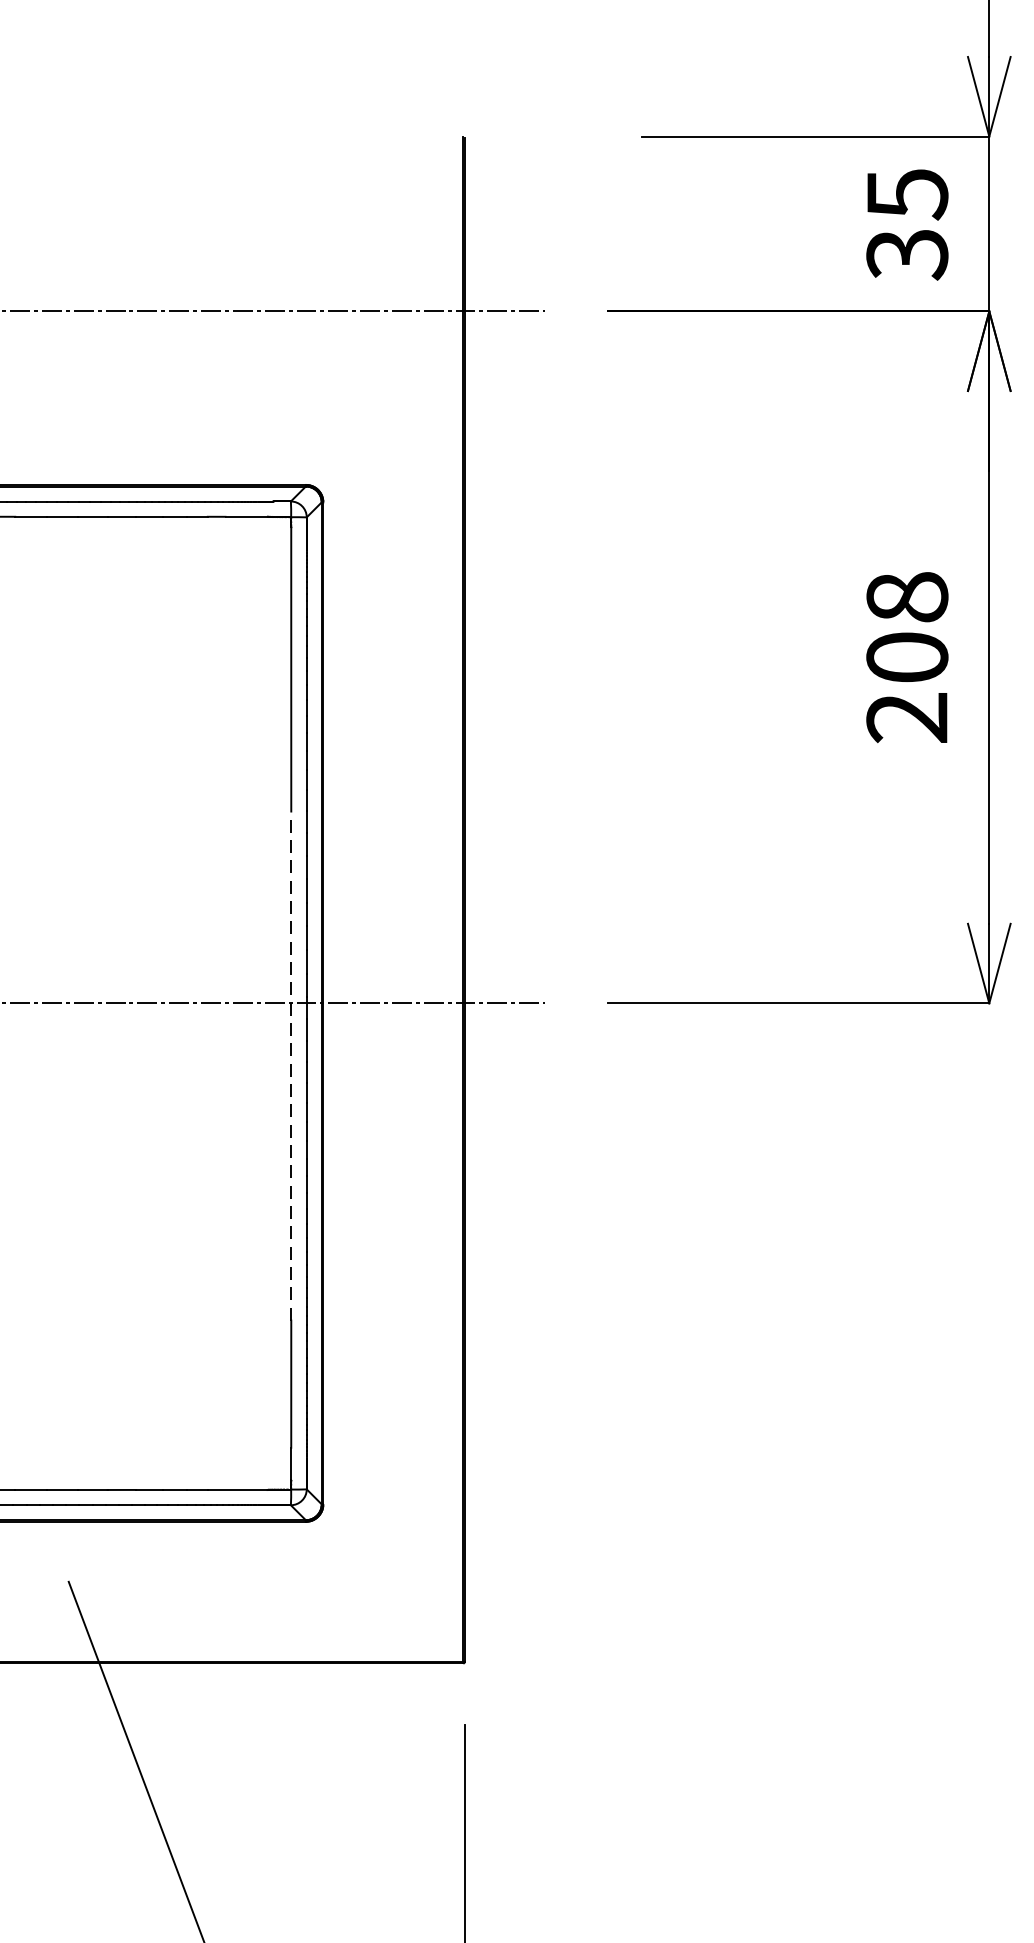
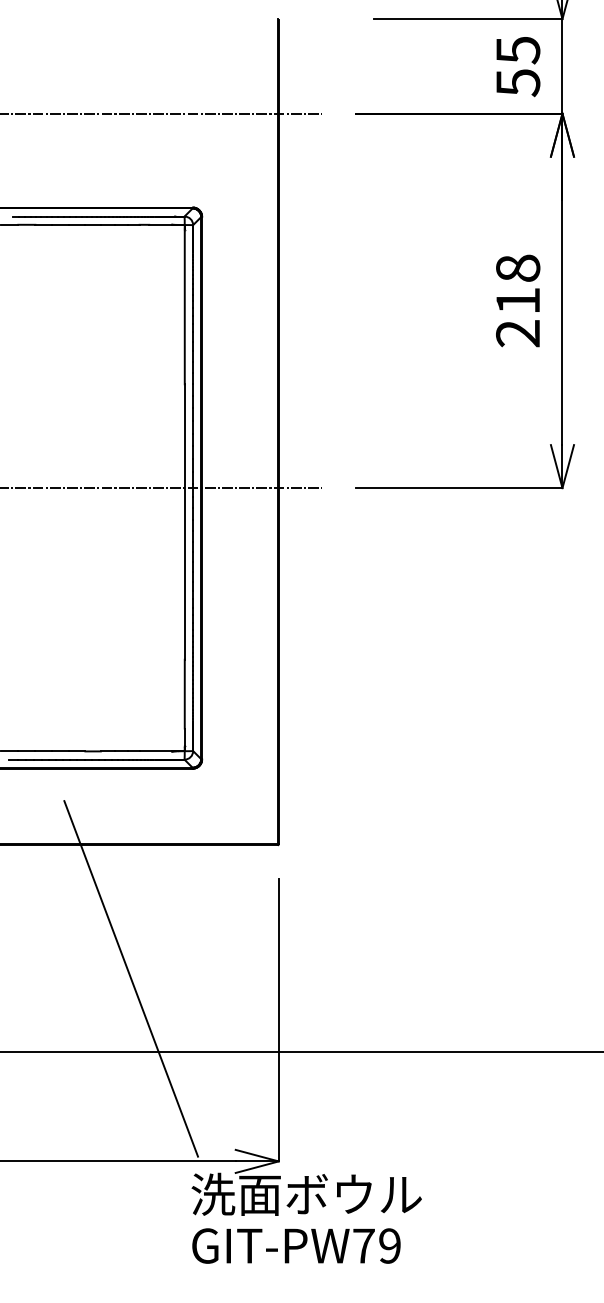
text: (906, 253) -> (517, 82), 35 -> 55
text: (908, 656) -> (518, 300), 208 -> 218
line: (290, 1066) -> (184, 522), dashed -> solid

